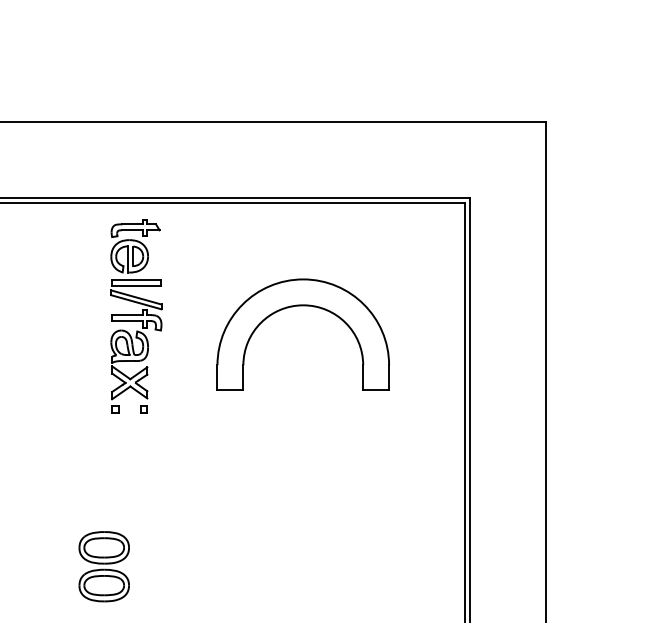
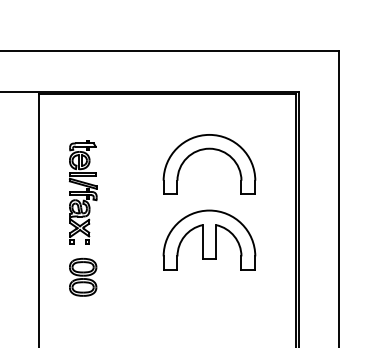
part: (134, 316) -> (82, 192), moved
part: (303, 475) -> (209, 239), added
part: (104, 566) -> (83, 277), moved

